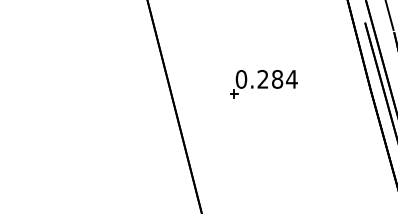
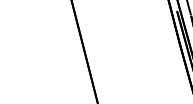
part: (262, 83) -> (127, 40), removed

